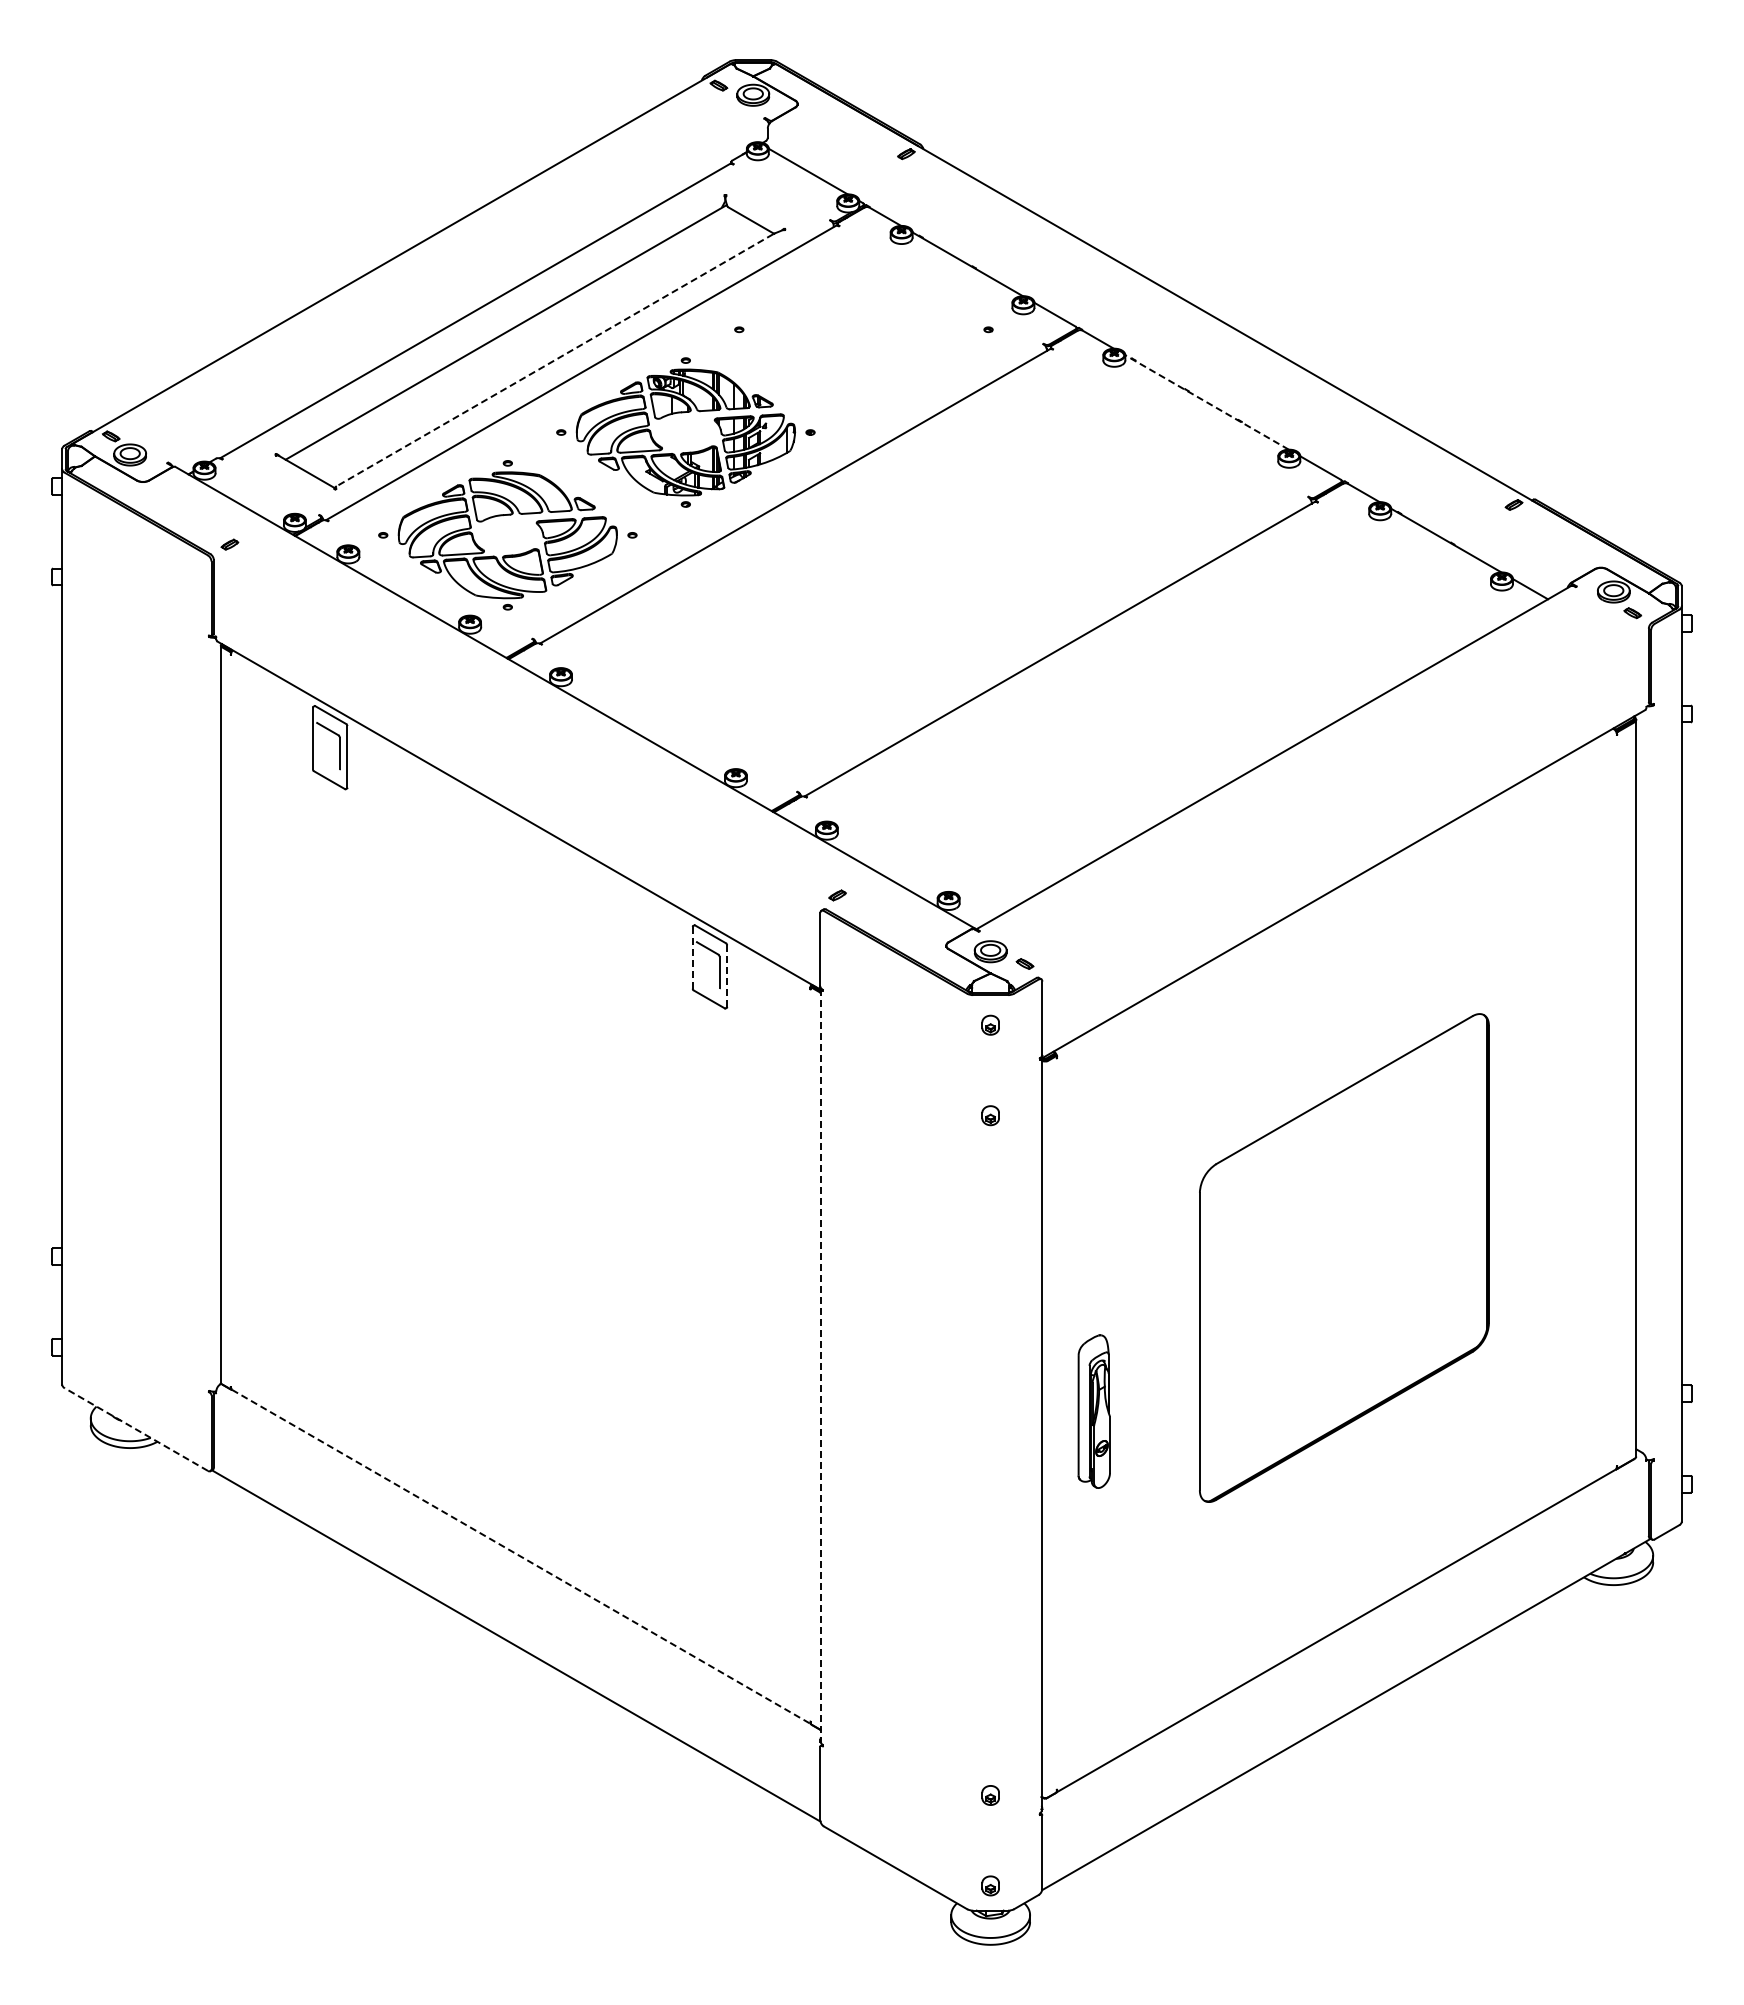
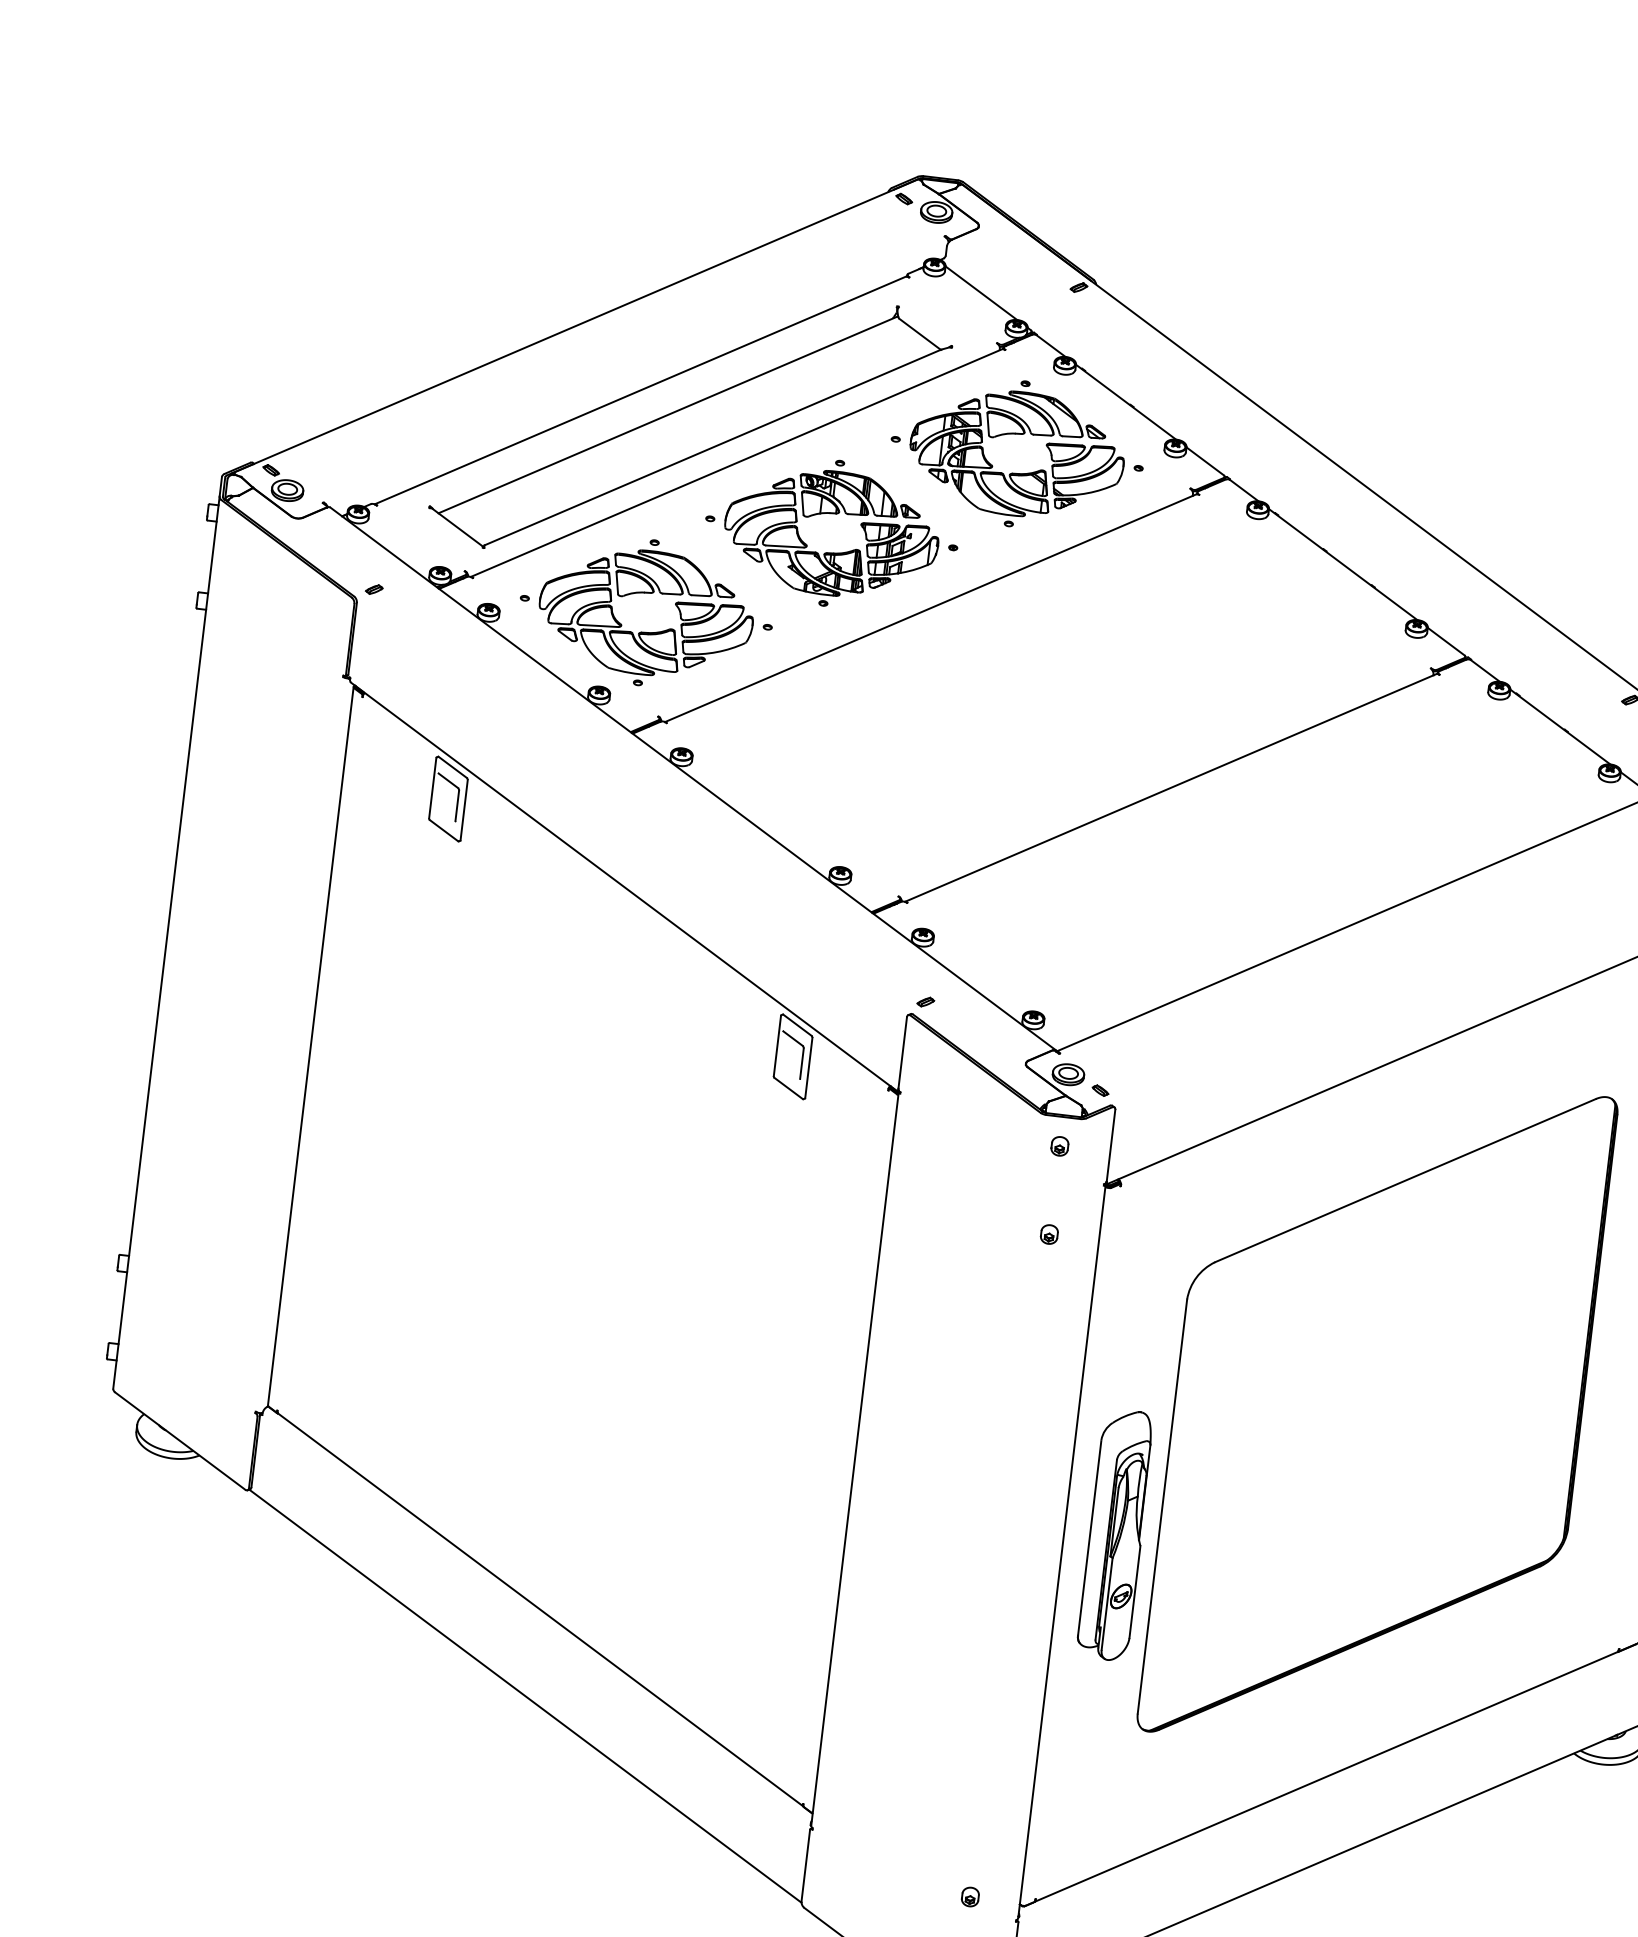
part: (863, 310) -> (1019, 435), added
line: (555, 360) -> (713, 447), dashed -> solid
line: (1206, 402) -> (1342, 564), dashed -> solid
line: (692, 957) -> (777, 1045), dashed -> solid
line: (727, 976) -> (809, 1068), dashed -> solid
part: (1344, 1257) -> (1377, 1413), size x1.43
line: (821, 1365) -> (855, 1458), dashed -> solid
part: (1094, 1411) -> (1116, 1534), size x1.67
line: (136, 1429) -> (180, 1441), dashed -> solid
line: (521, 1557) -> (540, 1610), dashed -> solid

